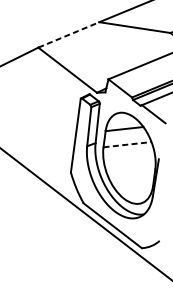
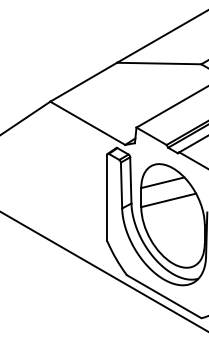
line: (68, 35) -> (83, 82), dashed -> solid
line: (128, 144) -> (169, 200), dashed -> solid

